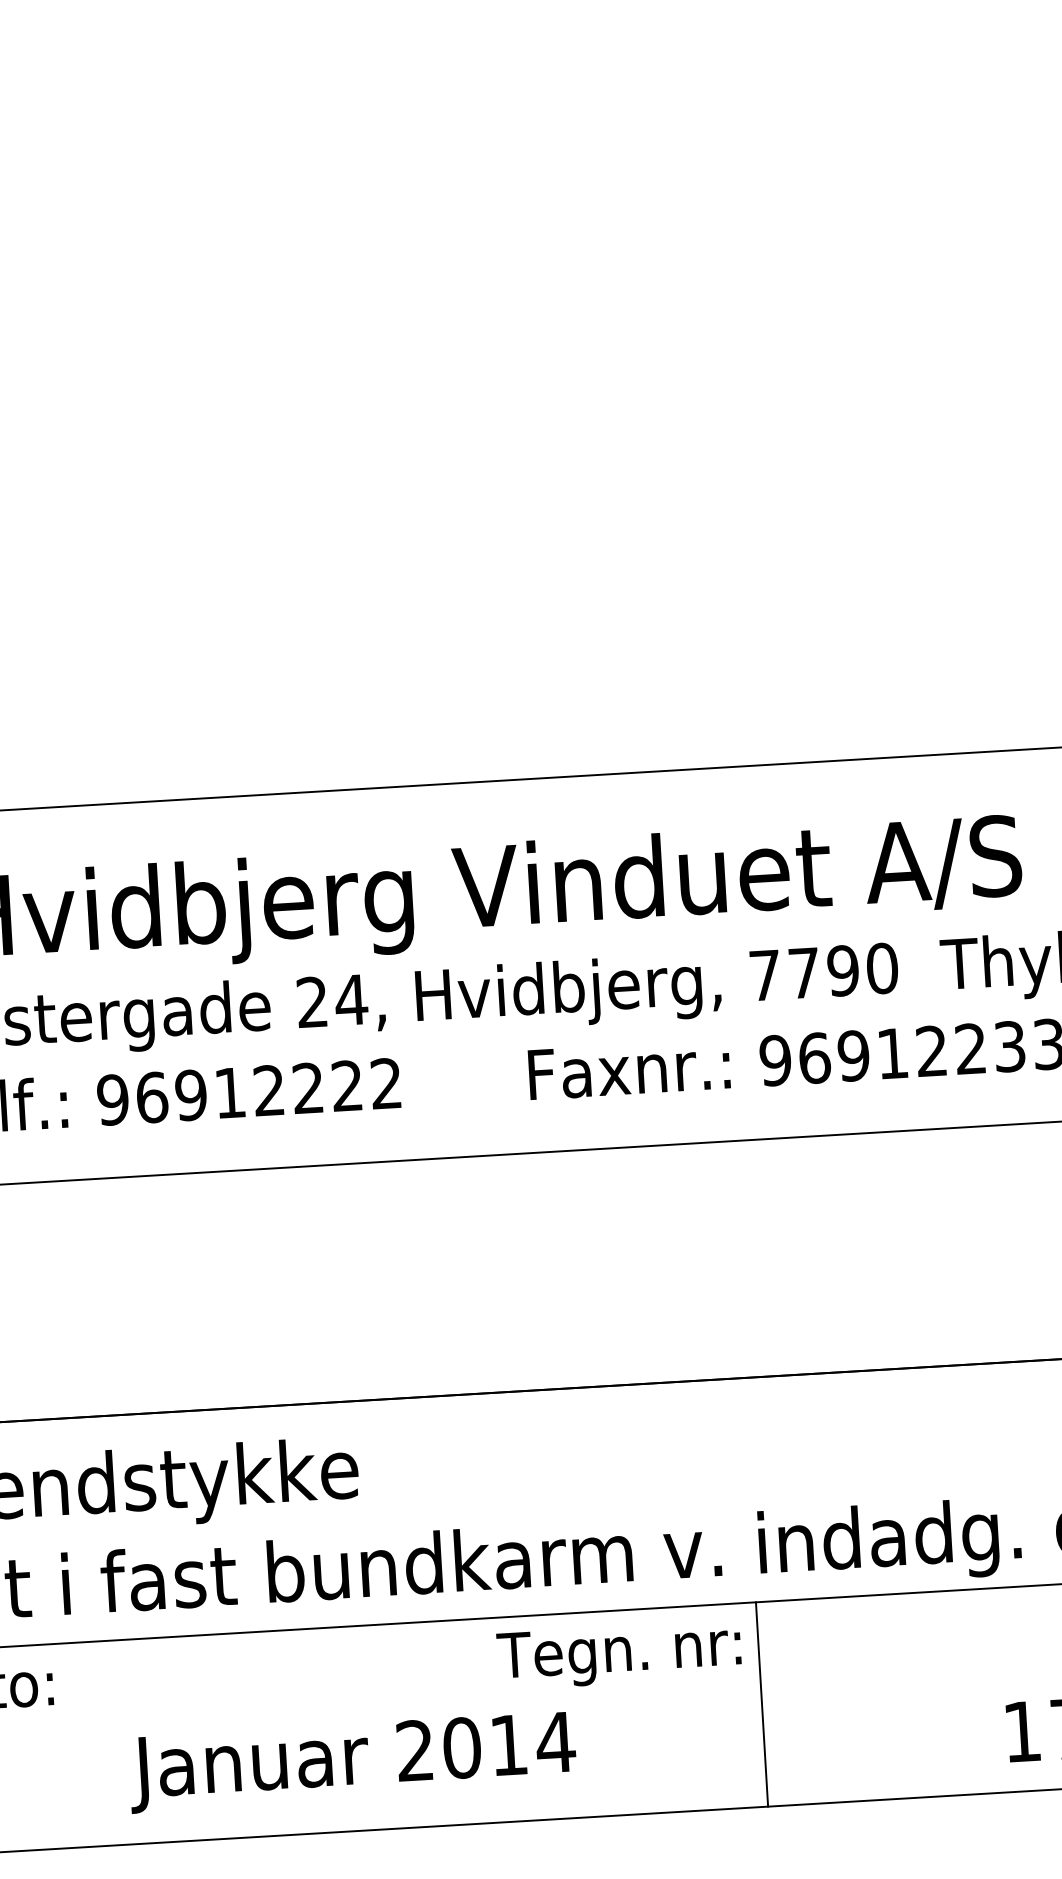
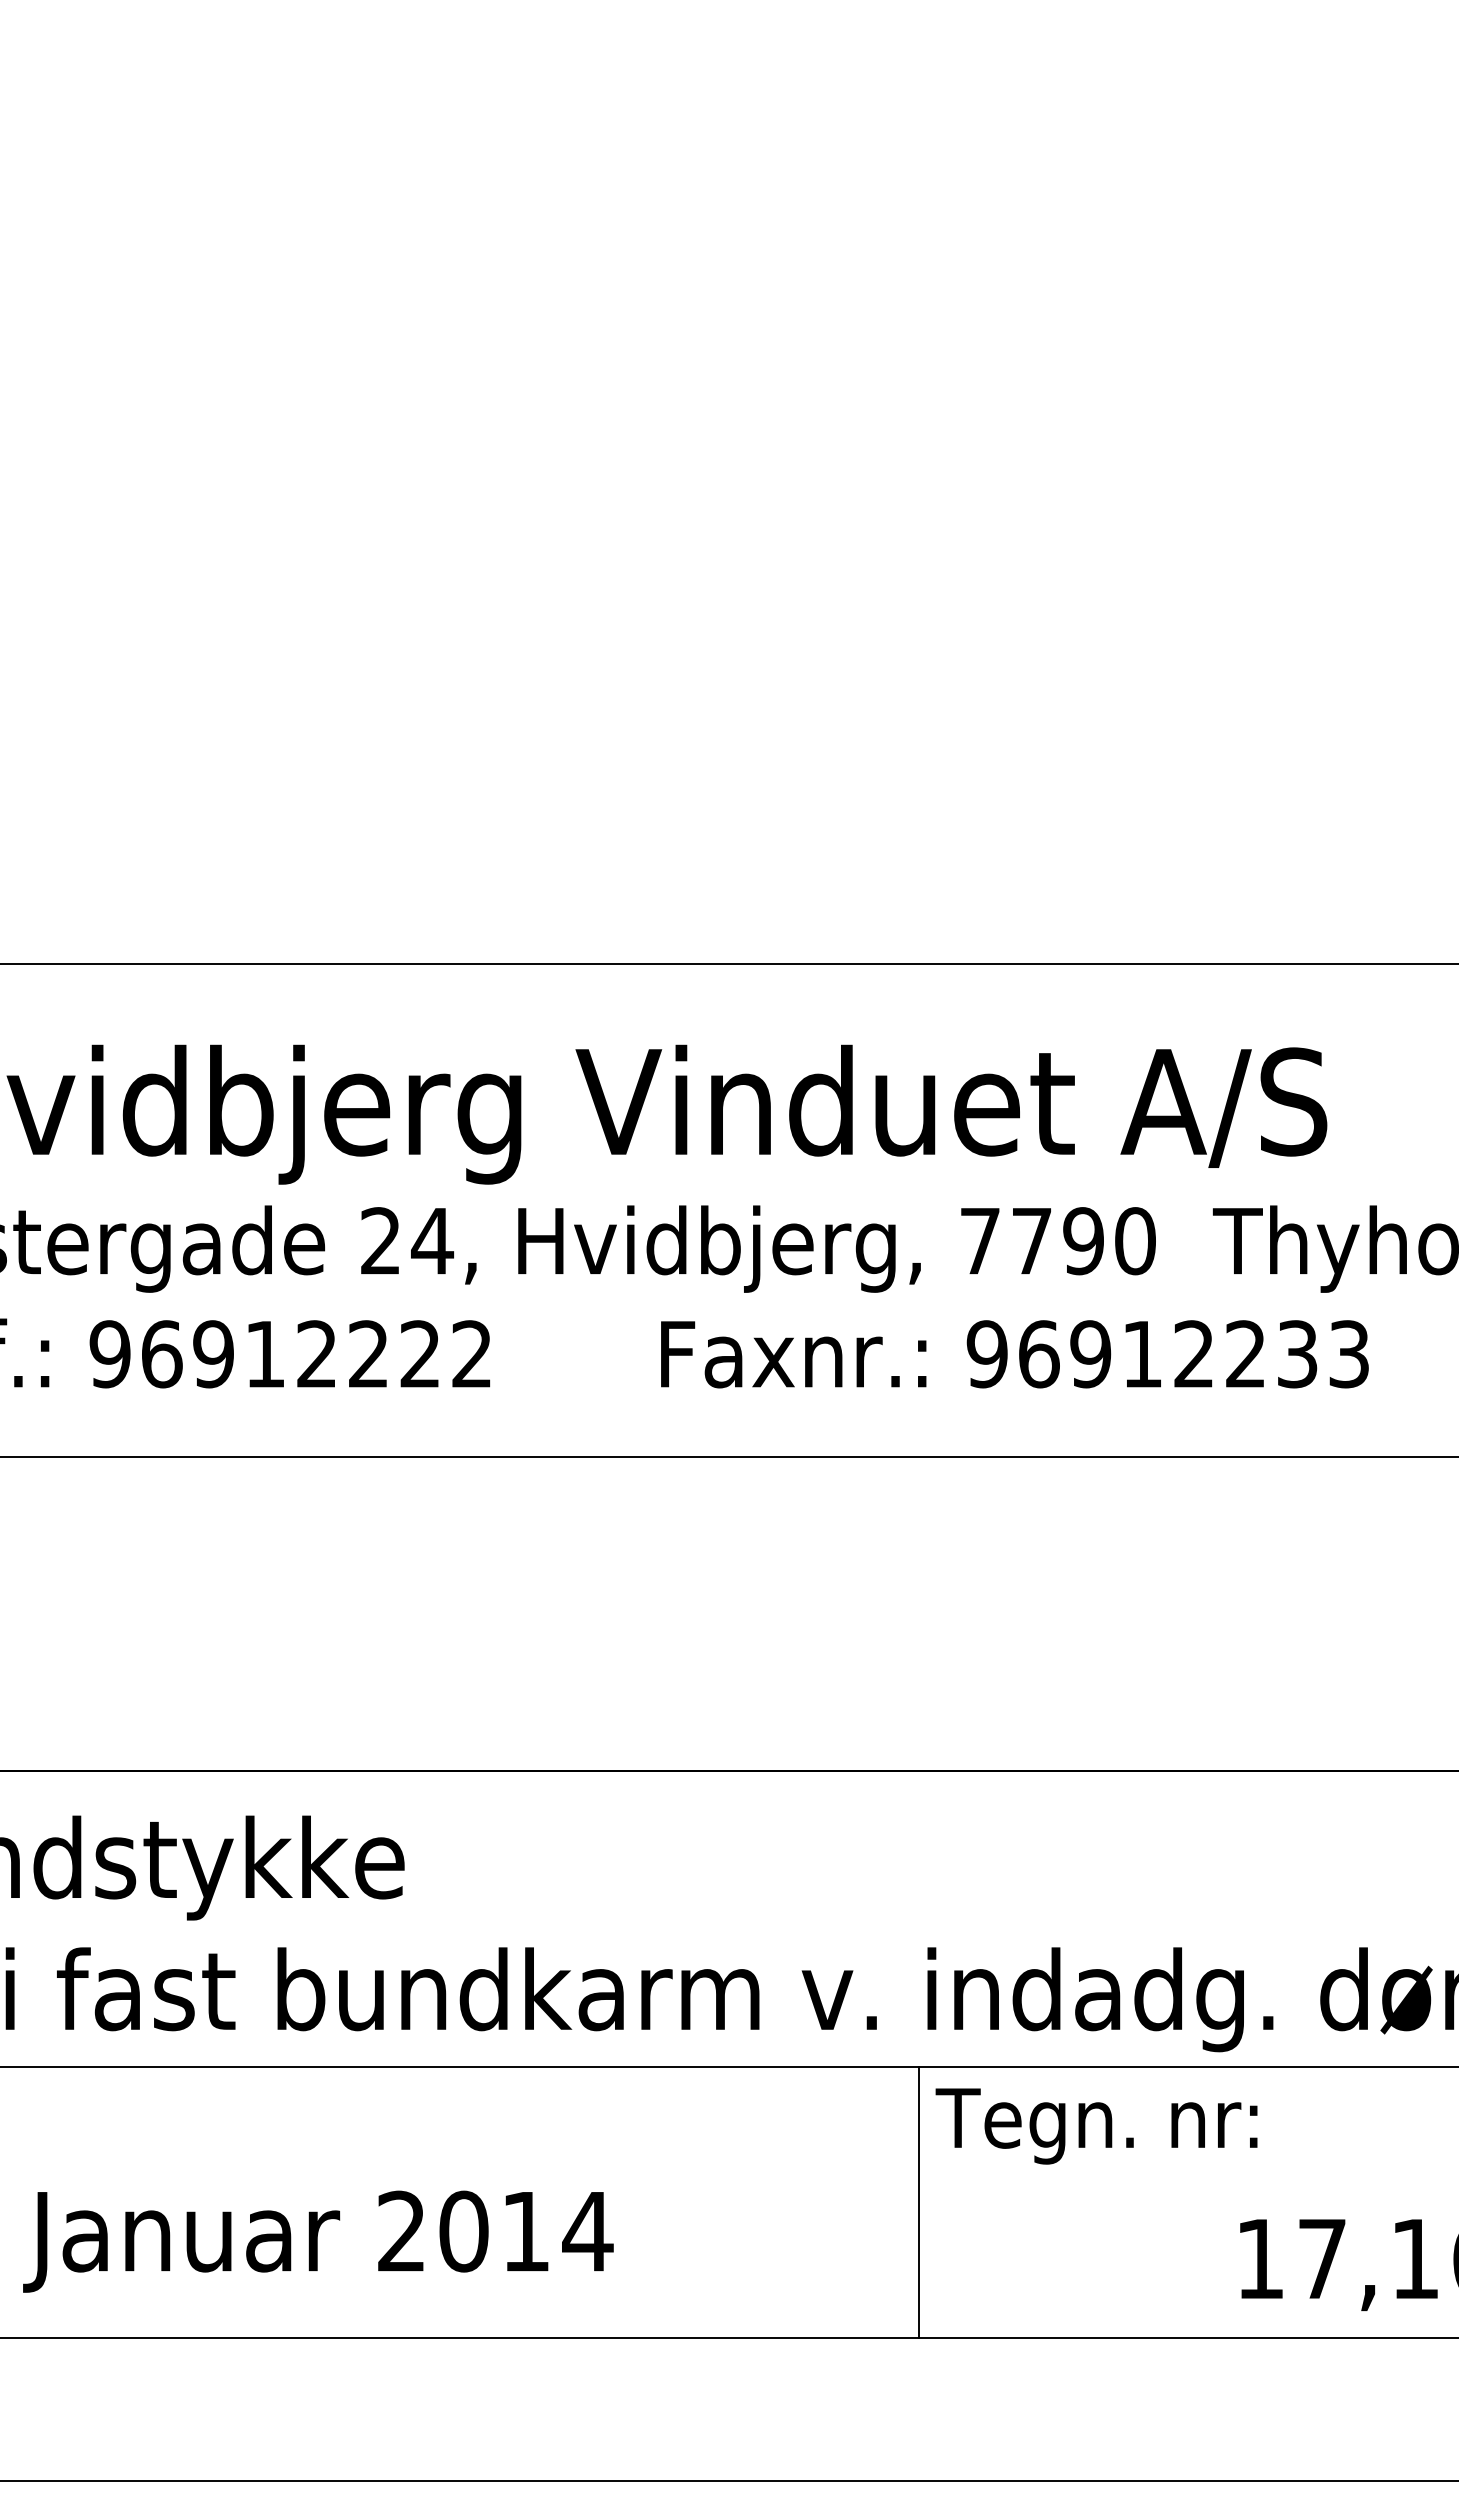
text: (619, 1655) -> (1096, 2126), moved
text: (352, 1762) -> (318, 2241), moved

